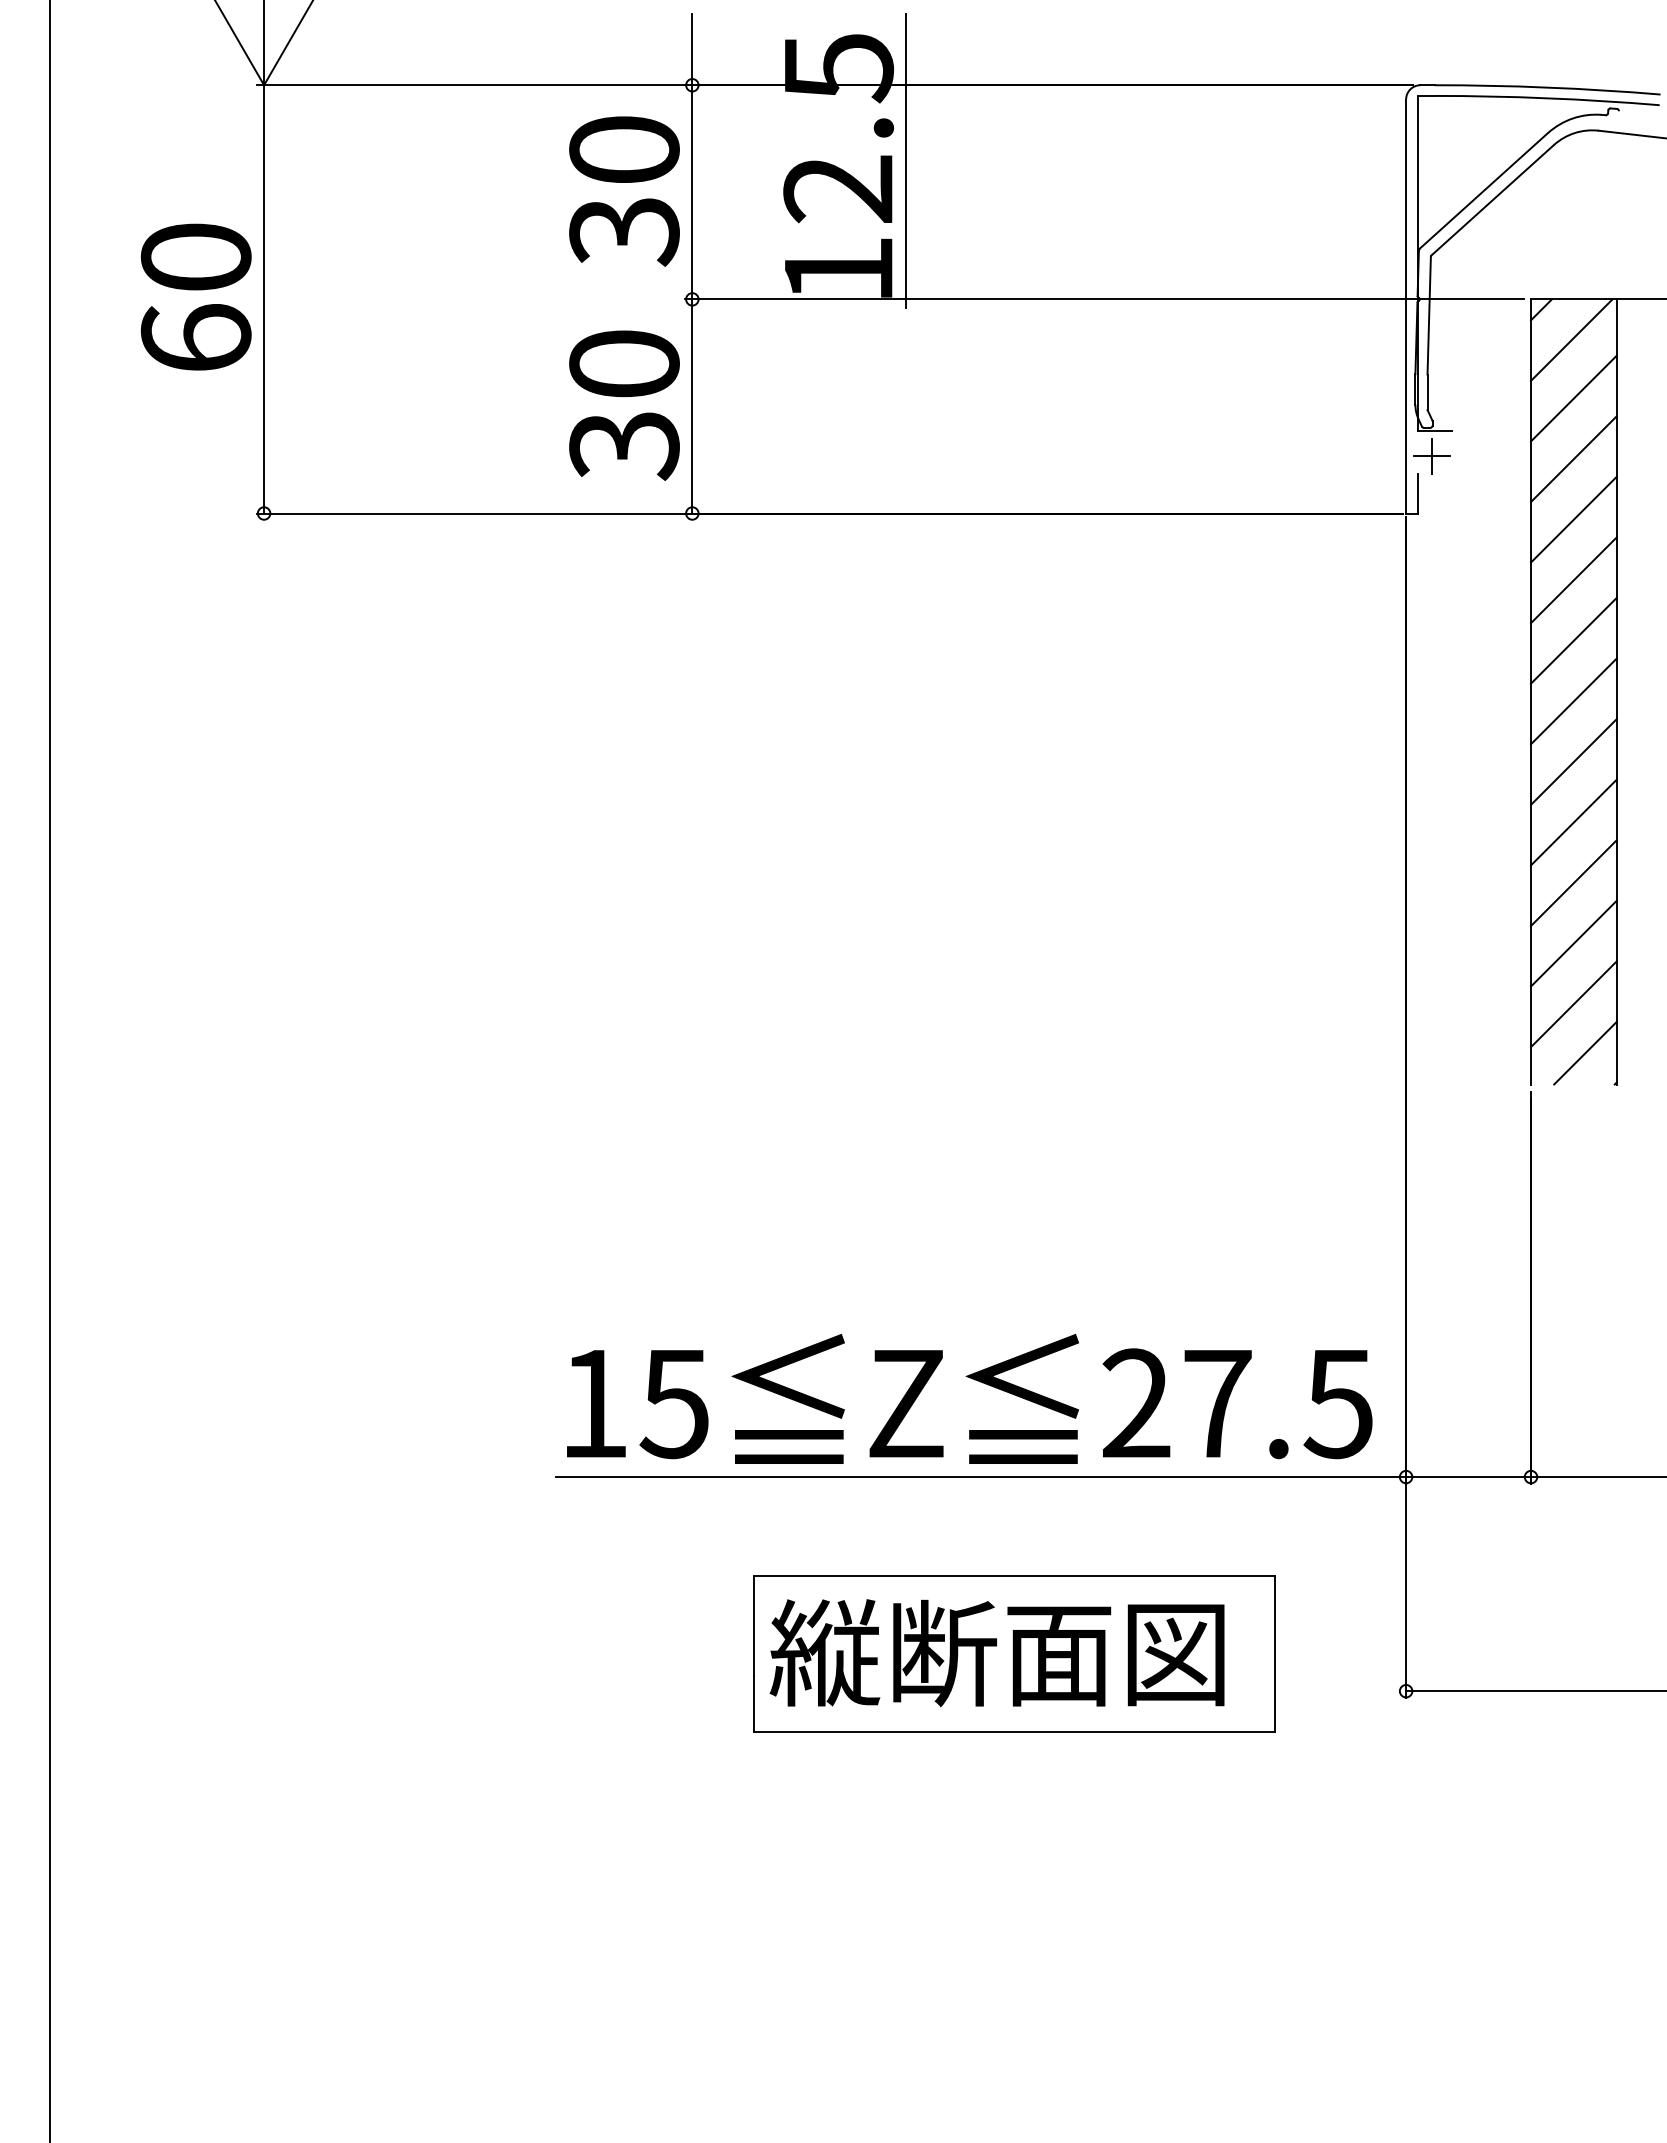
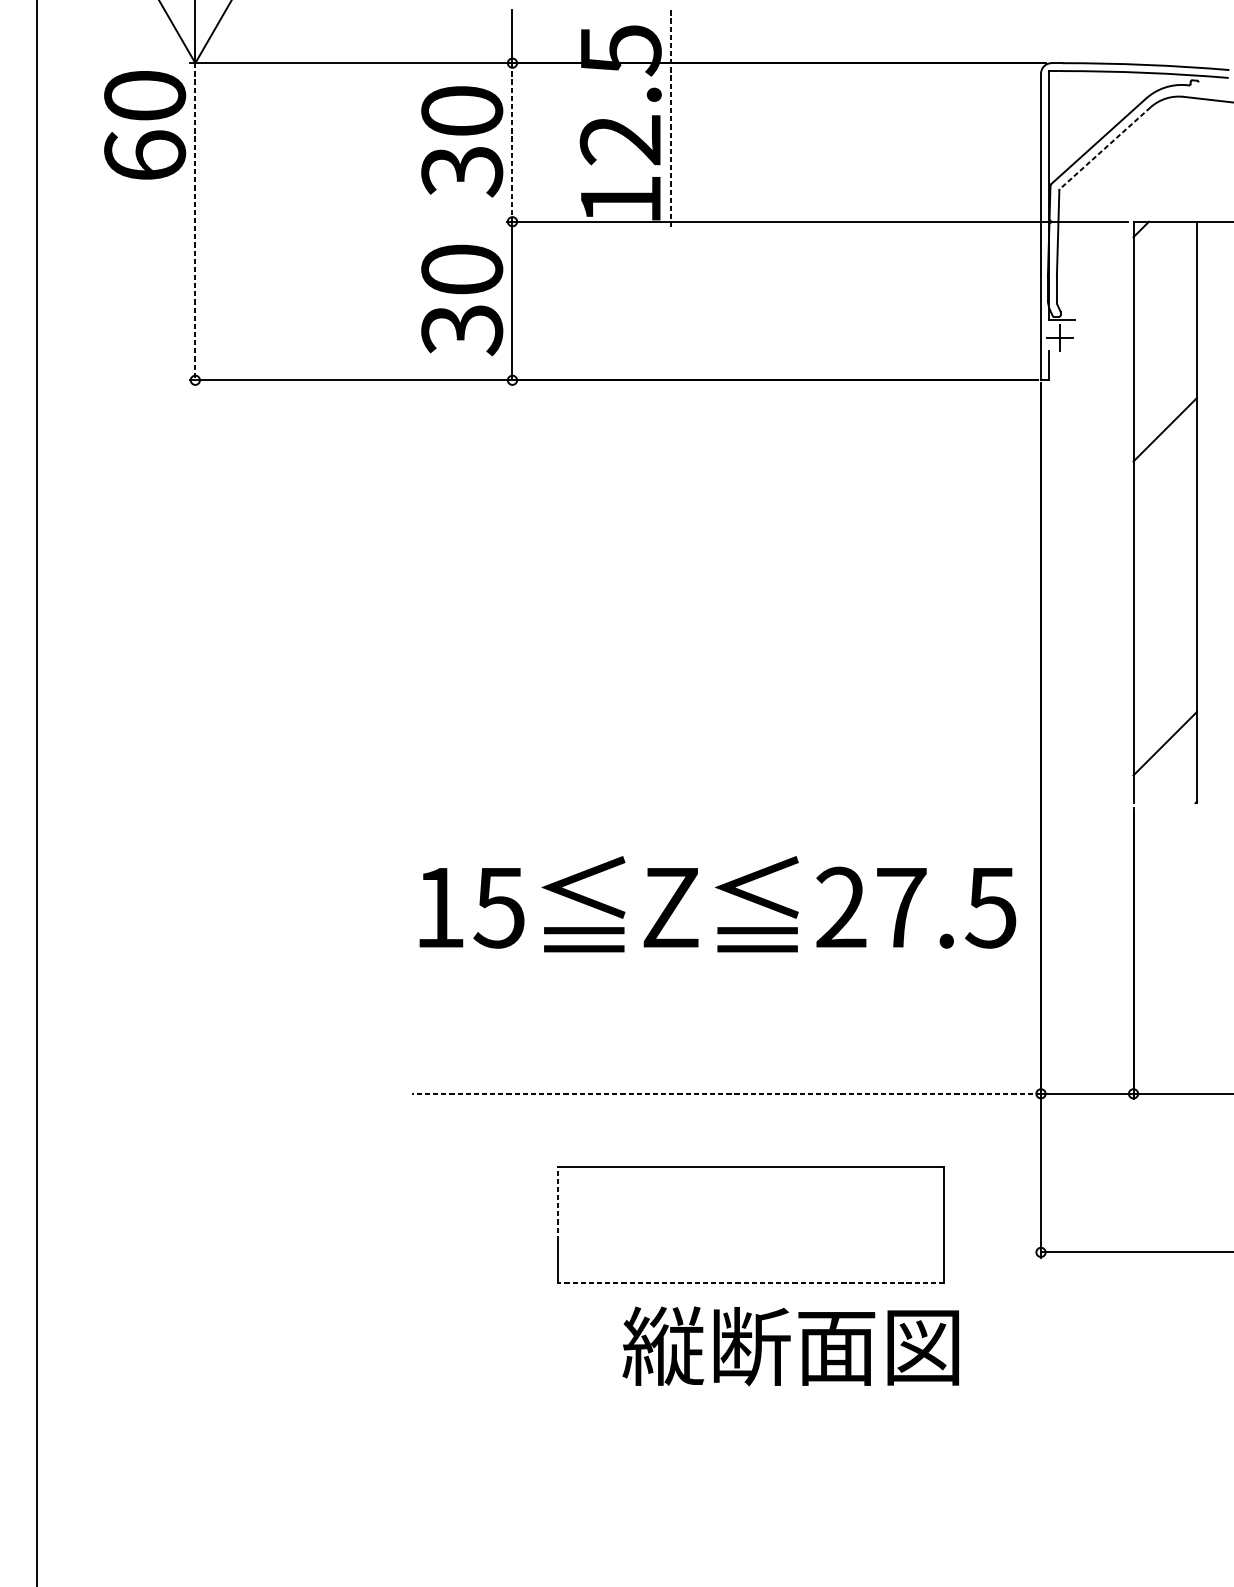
line: (906, 161) -> (671, 119), solid -> dashed
line: (692, 192) -> (512, 142), solid -> dashed
line: (1492, 200) -> (1104, 148), solid -> dashed
text: (195, 296) -> (144, 124), moved
line: (264, 299) -> (195, 221), solid -> dashed
line: (1571, 339) -> (1163, 251), removed
line: (1573, 398) -> (1164, 295), removed
line: (1573, 459) -> (1164, 340), removed
line: (1573, 519) -> (1164, 384), removed
line: (1573, 640) -> (1164, 474), removed
line: (1573, 701) -> (1164, 519), removed
line: (1573, 761) -> (1164, 563), removed
line: (1573, 822) -> (1164, 609), removed
line: (1573, 882) -> (1164, 653), removed
line: (1573, 943) -> (1164, 698), removed
line: (1585, 1052) -> (1173, 779), removed
text: (969, 1398) -> (717, 903), moved
line: (981, 1477) -> (726, 1094), solid -> dashed
line: (754, 1625) -> (558, 1203), solid -> dashed
text: (996, 1653) -> (790, 1346), moved
line: (1014, 1731) -> (751, 1282), solid -> dashed

